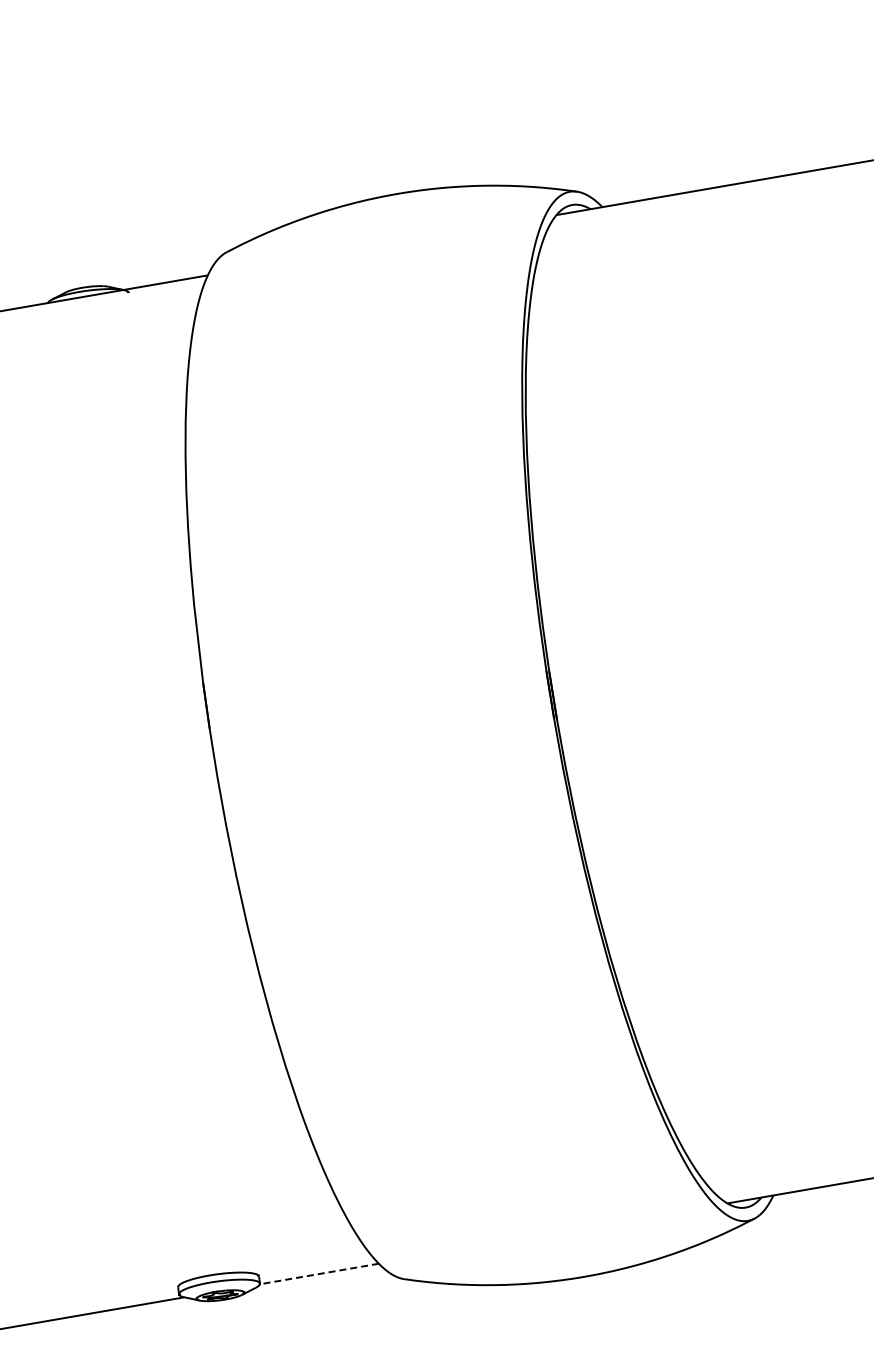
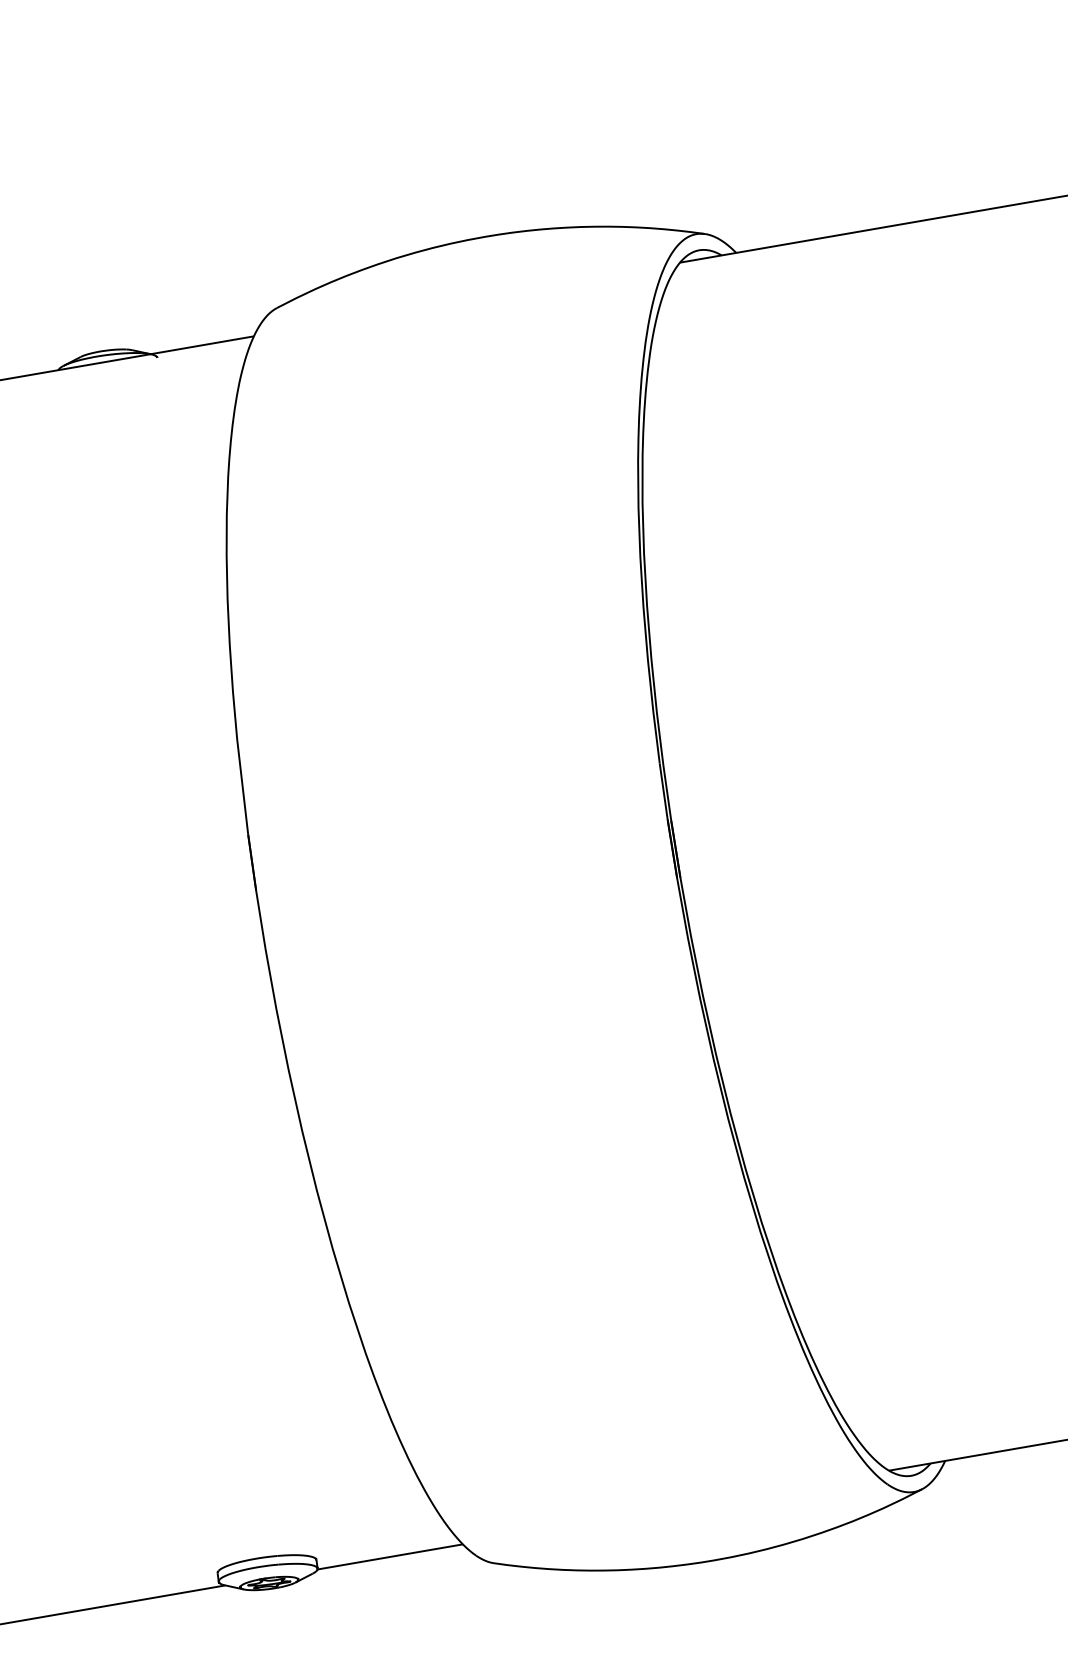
line: (318, 1274) -> (389, 1557), dashed -> solid

